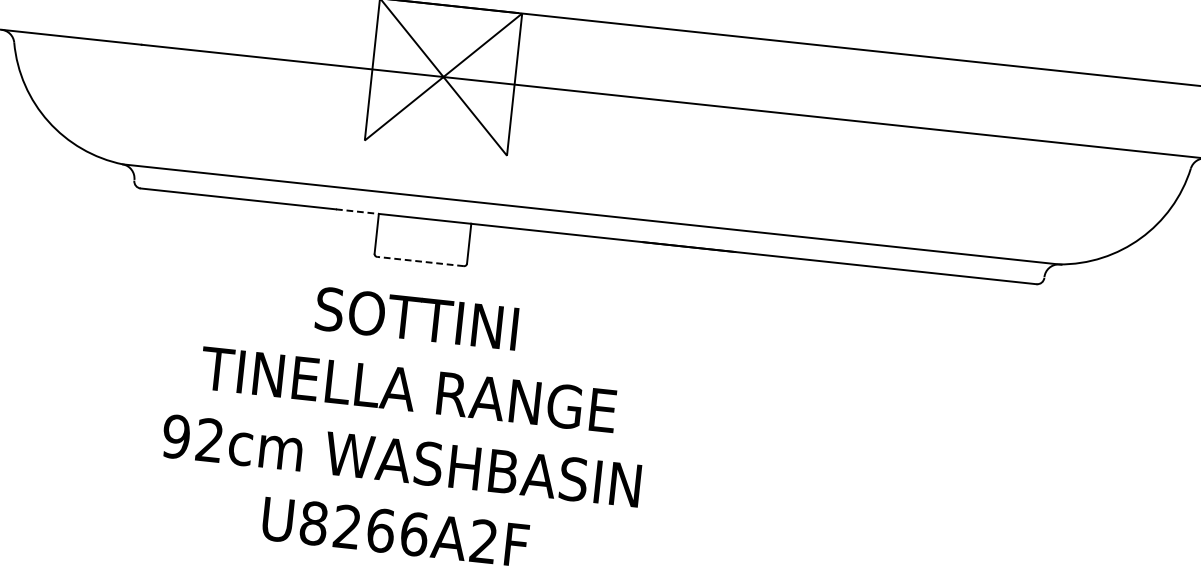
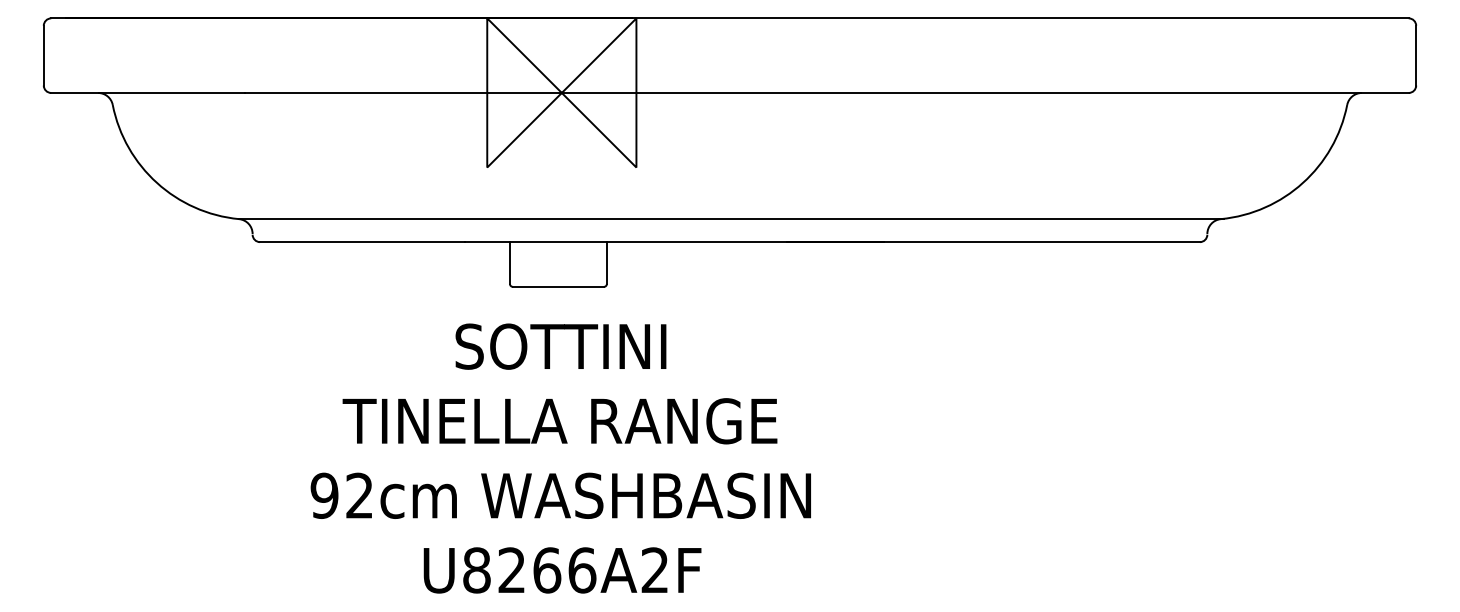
line: (357, 211) -> (487, 242), dashed -> solid
line: (419, 261) -> (557, 286), dashed -> solid

